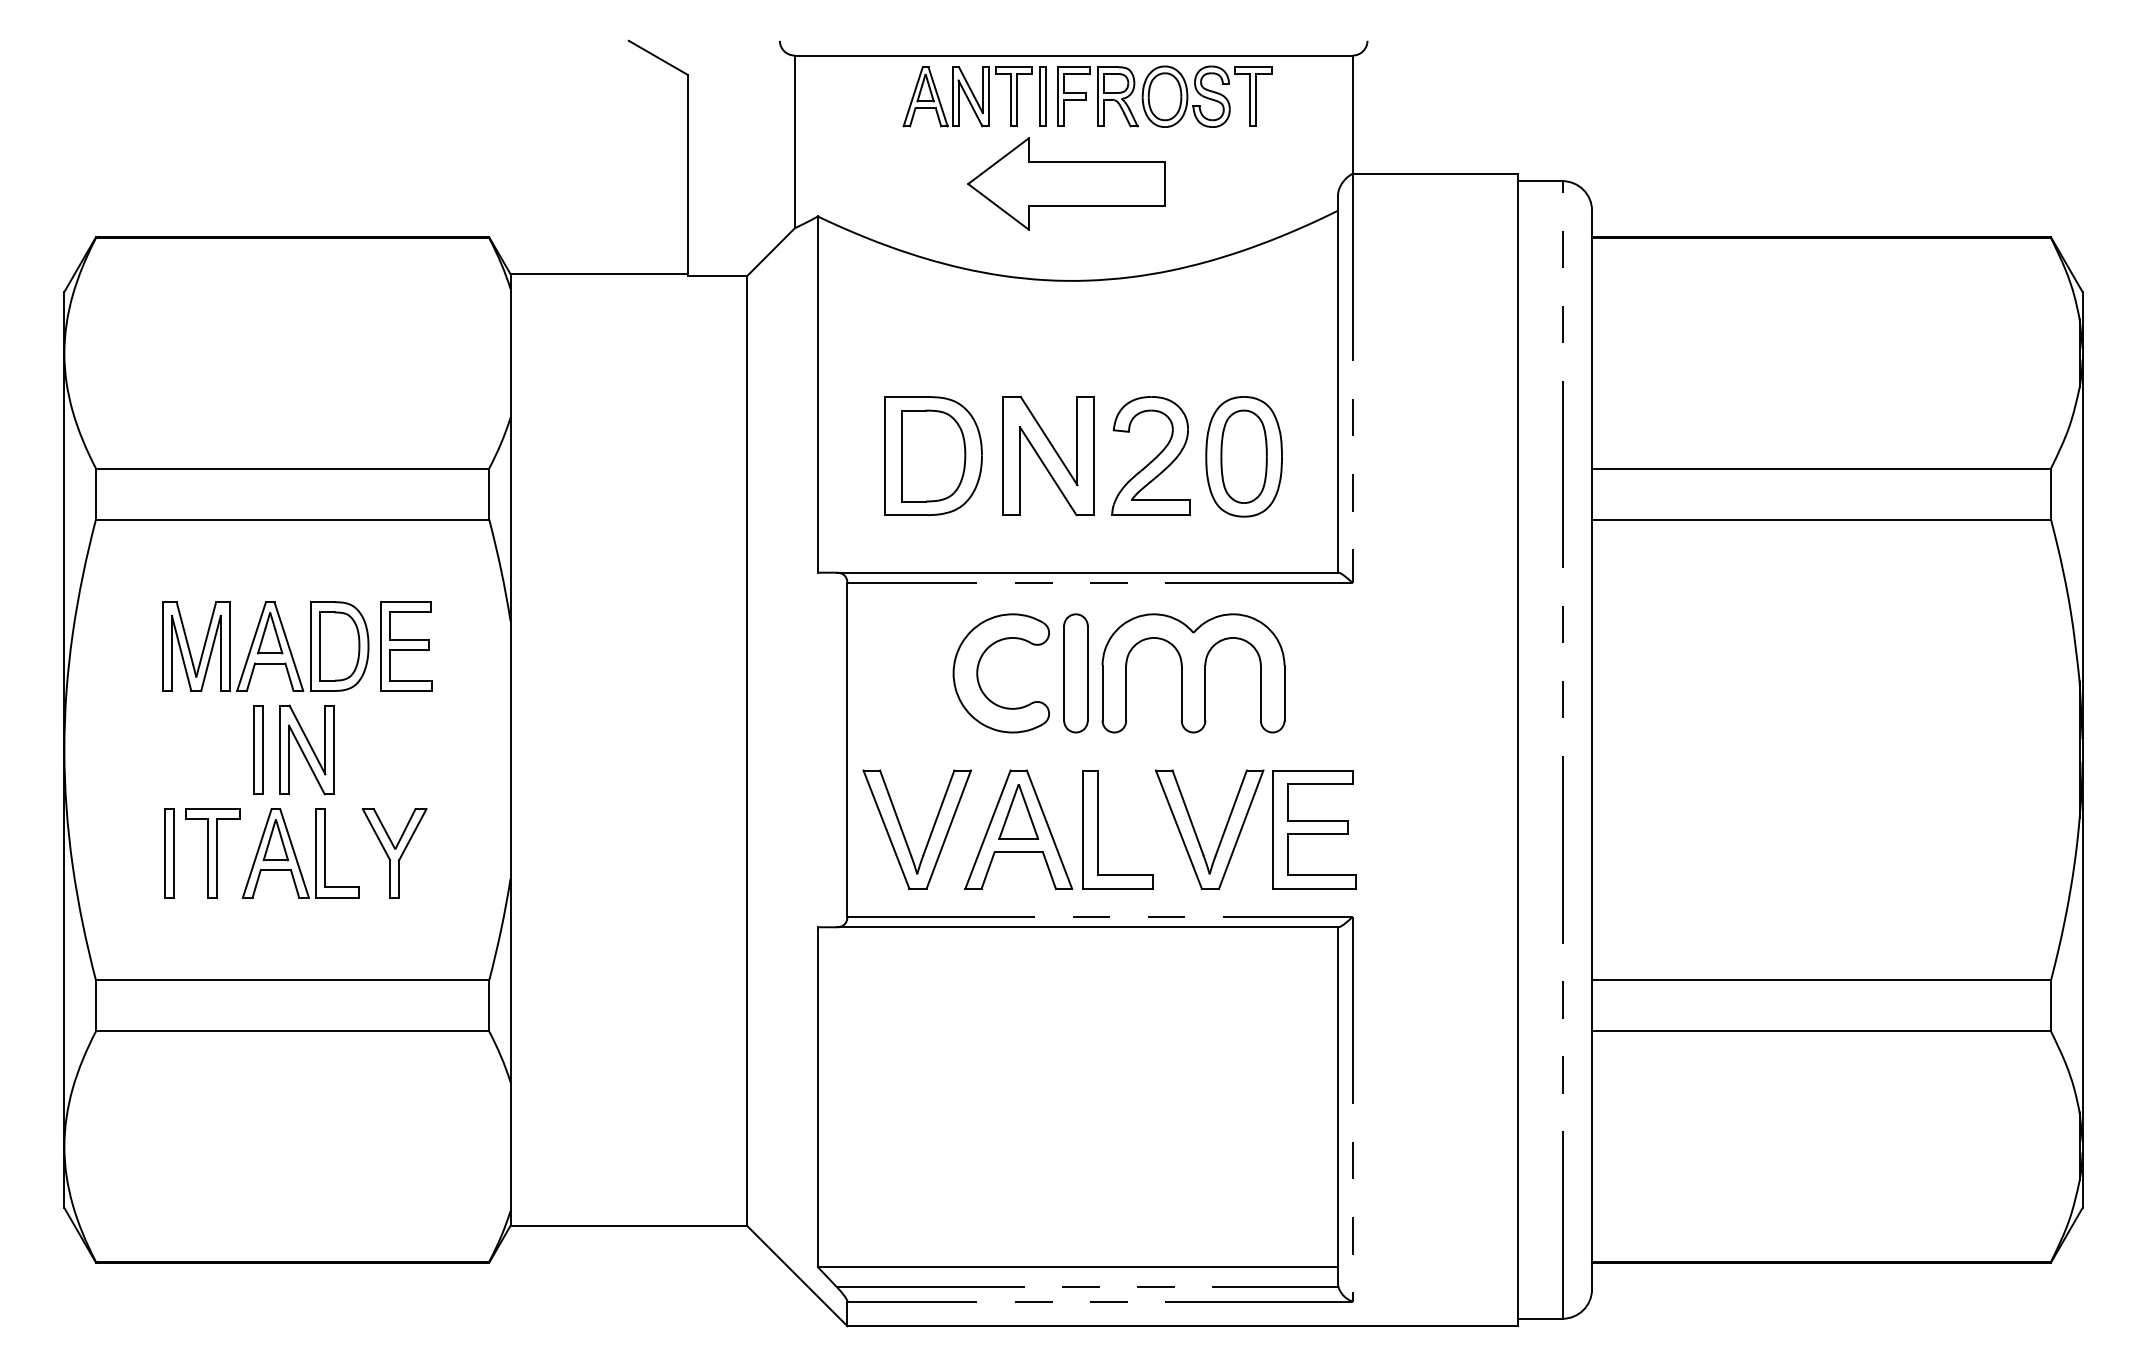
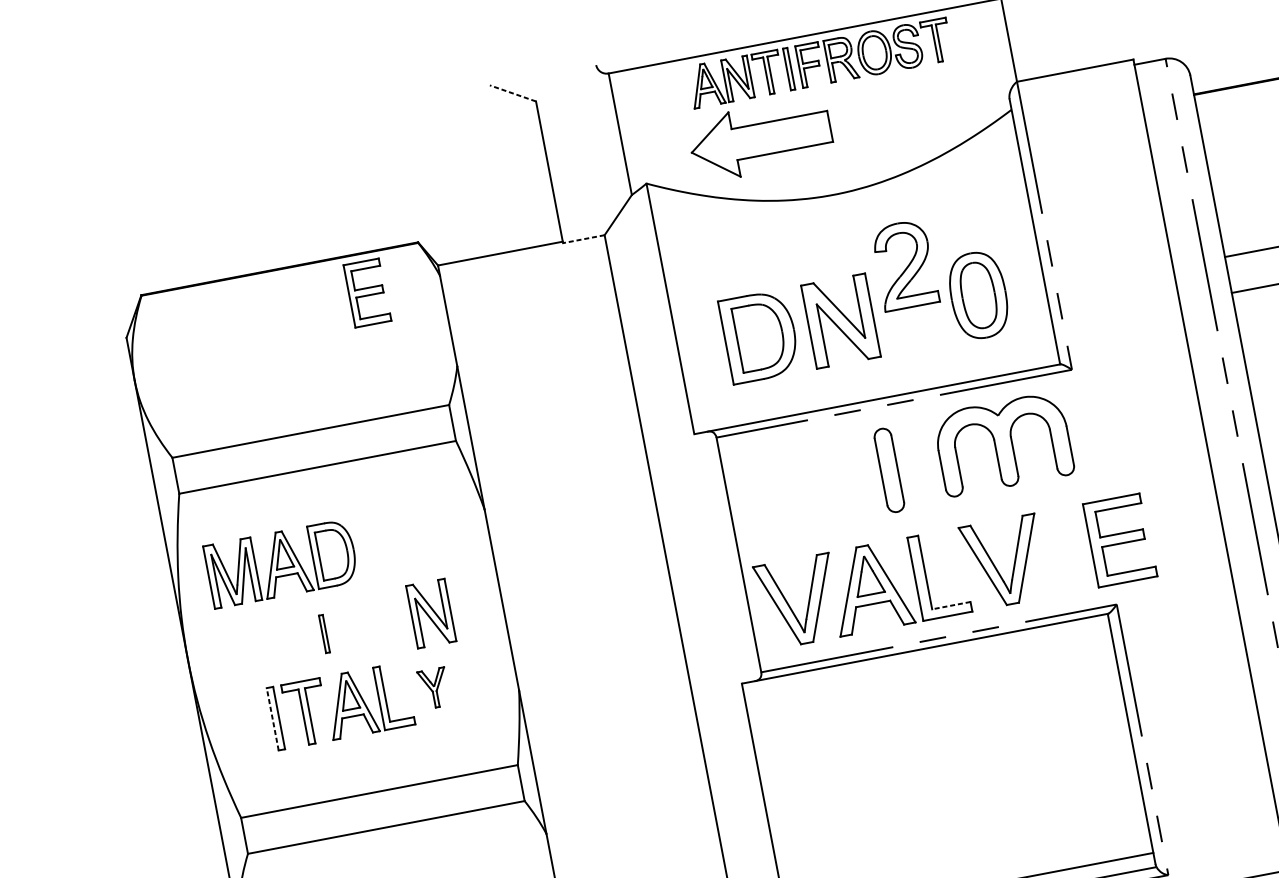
line: (657, 57) -> (512, 93), solid -> dashed
part: (1066, 183) -> (760, 139), moved
line: (717, 276) -> (583, 239), solid -> dashed
part: (1150, 455) -> (904, 264), moved
part: (265, 646) -> (281, 563), moved
part: (406, 646) -> (367, 293), moved
part: (978, 673) -> (820, 483), removed
part: (1193, 673) -> (1003, 444), moved
part: (258, 749) -> (324, 633), size x0.6
part: (306, 749) -> (430, 613), moved
part: (1314, 829) -> (1120, 540), moved
line: (165, 852) -> (272, 718), solid -> dashed
part: (394, 853) -> (434, 688), size x0.6
line: (1125, 875) -> (951, 605), solid -> dashed

